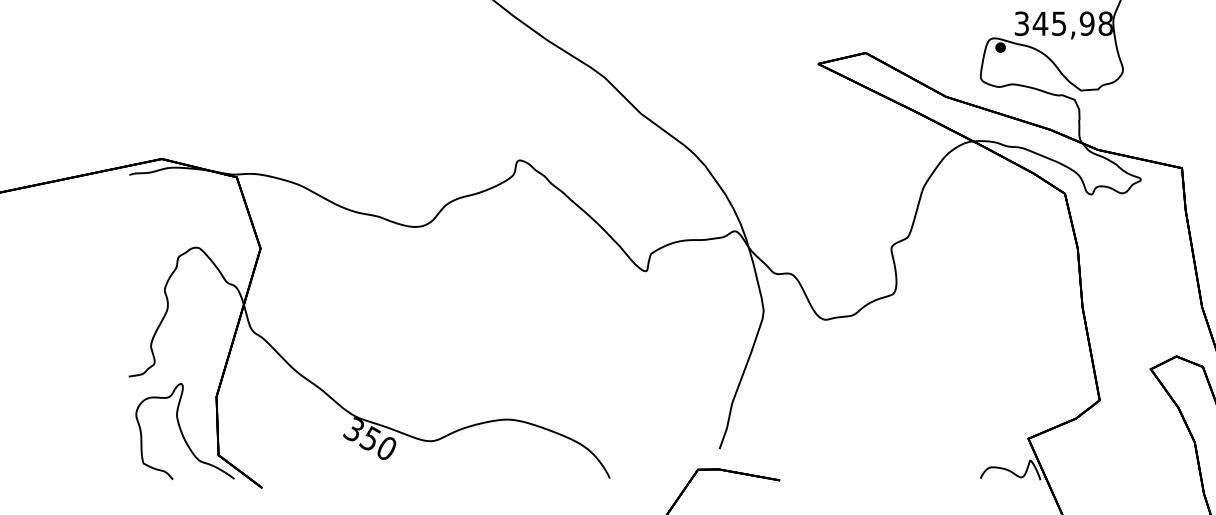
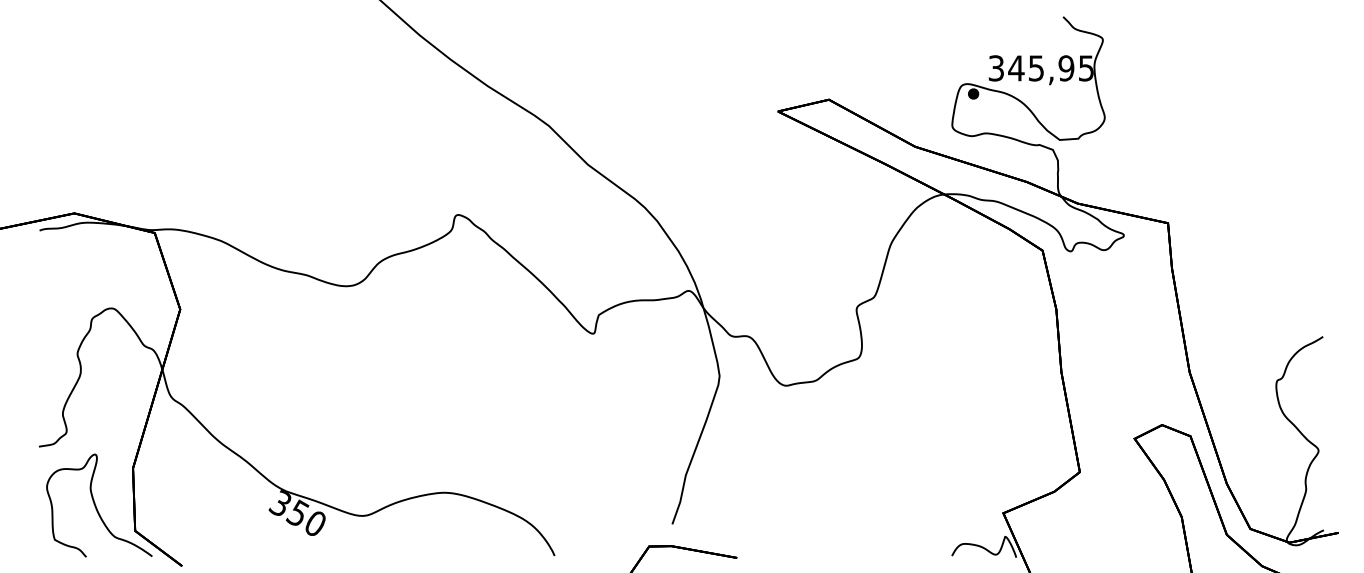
text: (1104, 23) -> (1085, 68), 345,98 -> 345,95

